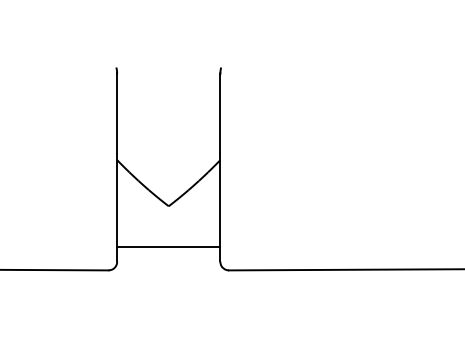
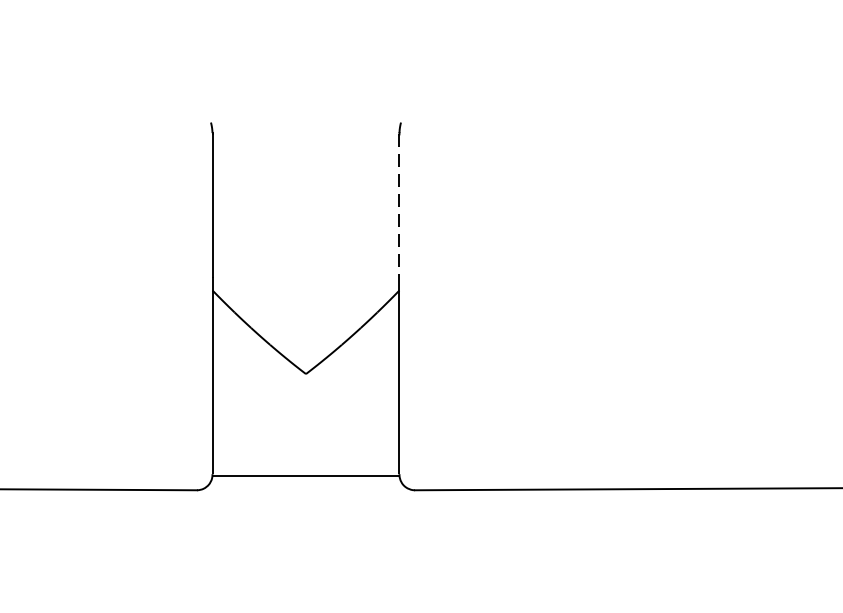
line: (220, 113) -> (399, 205), solid -> dashed
line: (168, 247) -> (305, 475), moved

